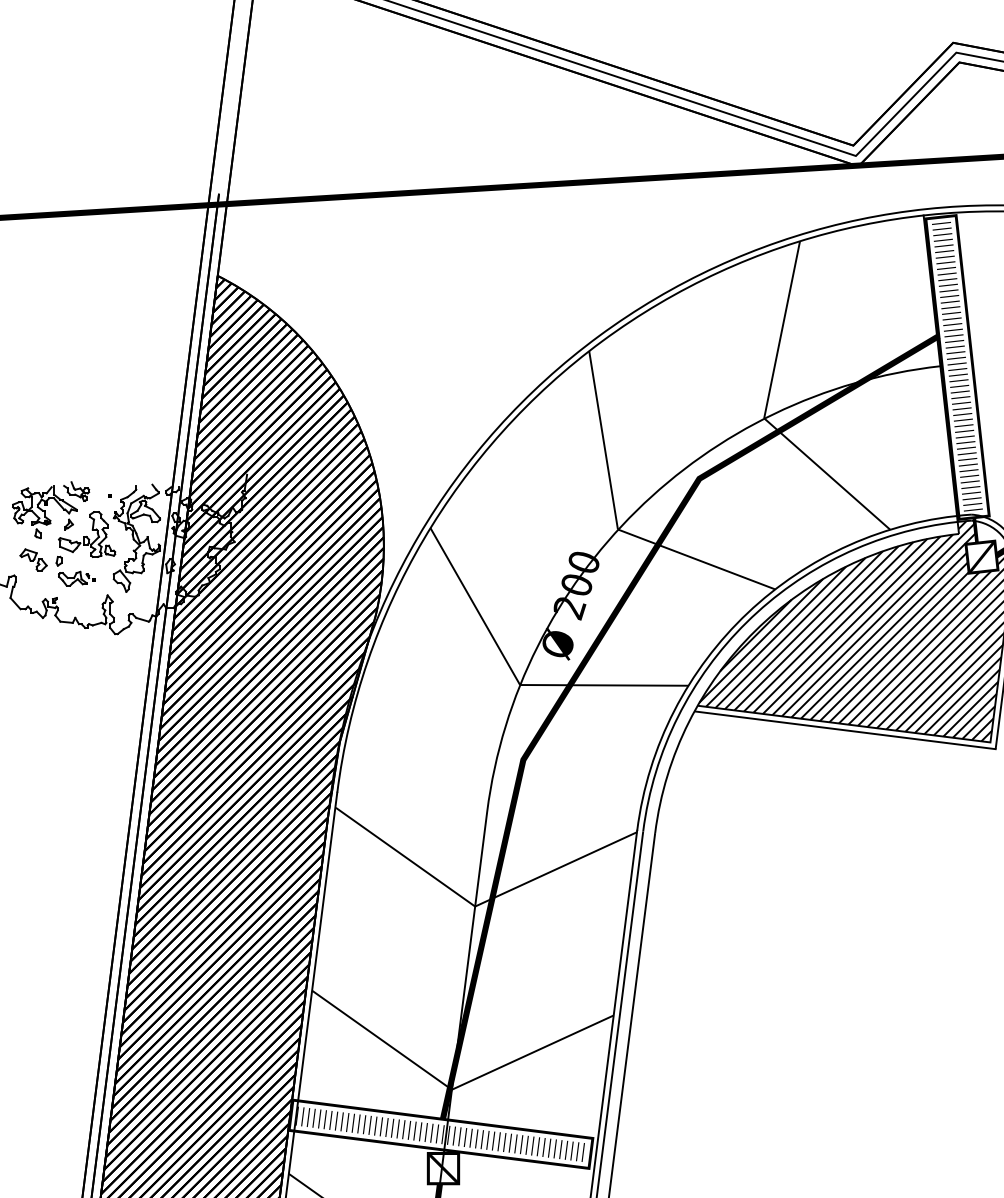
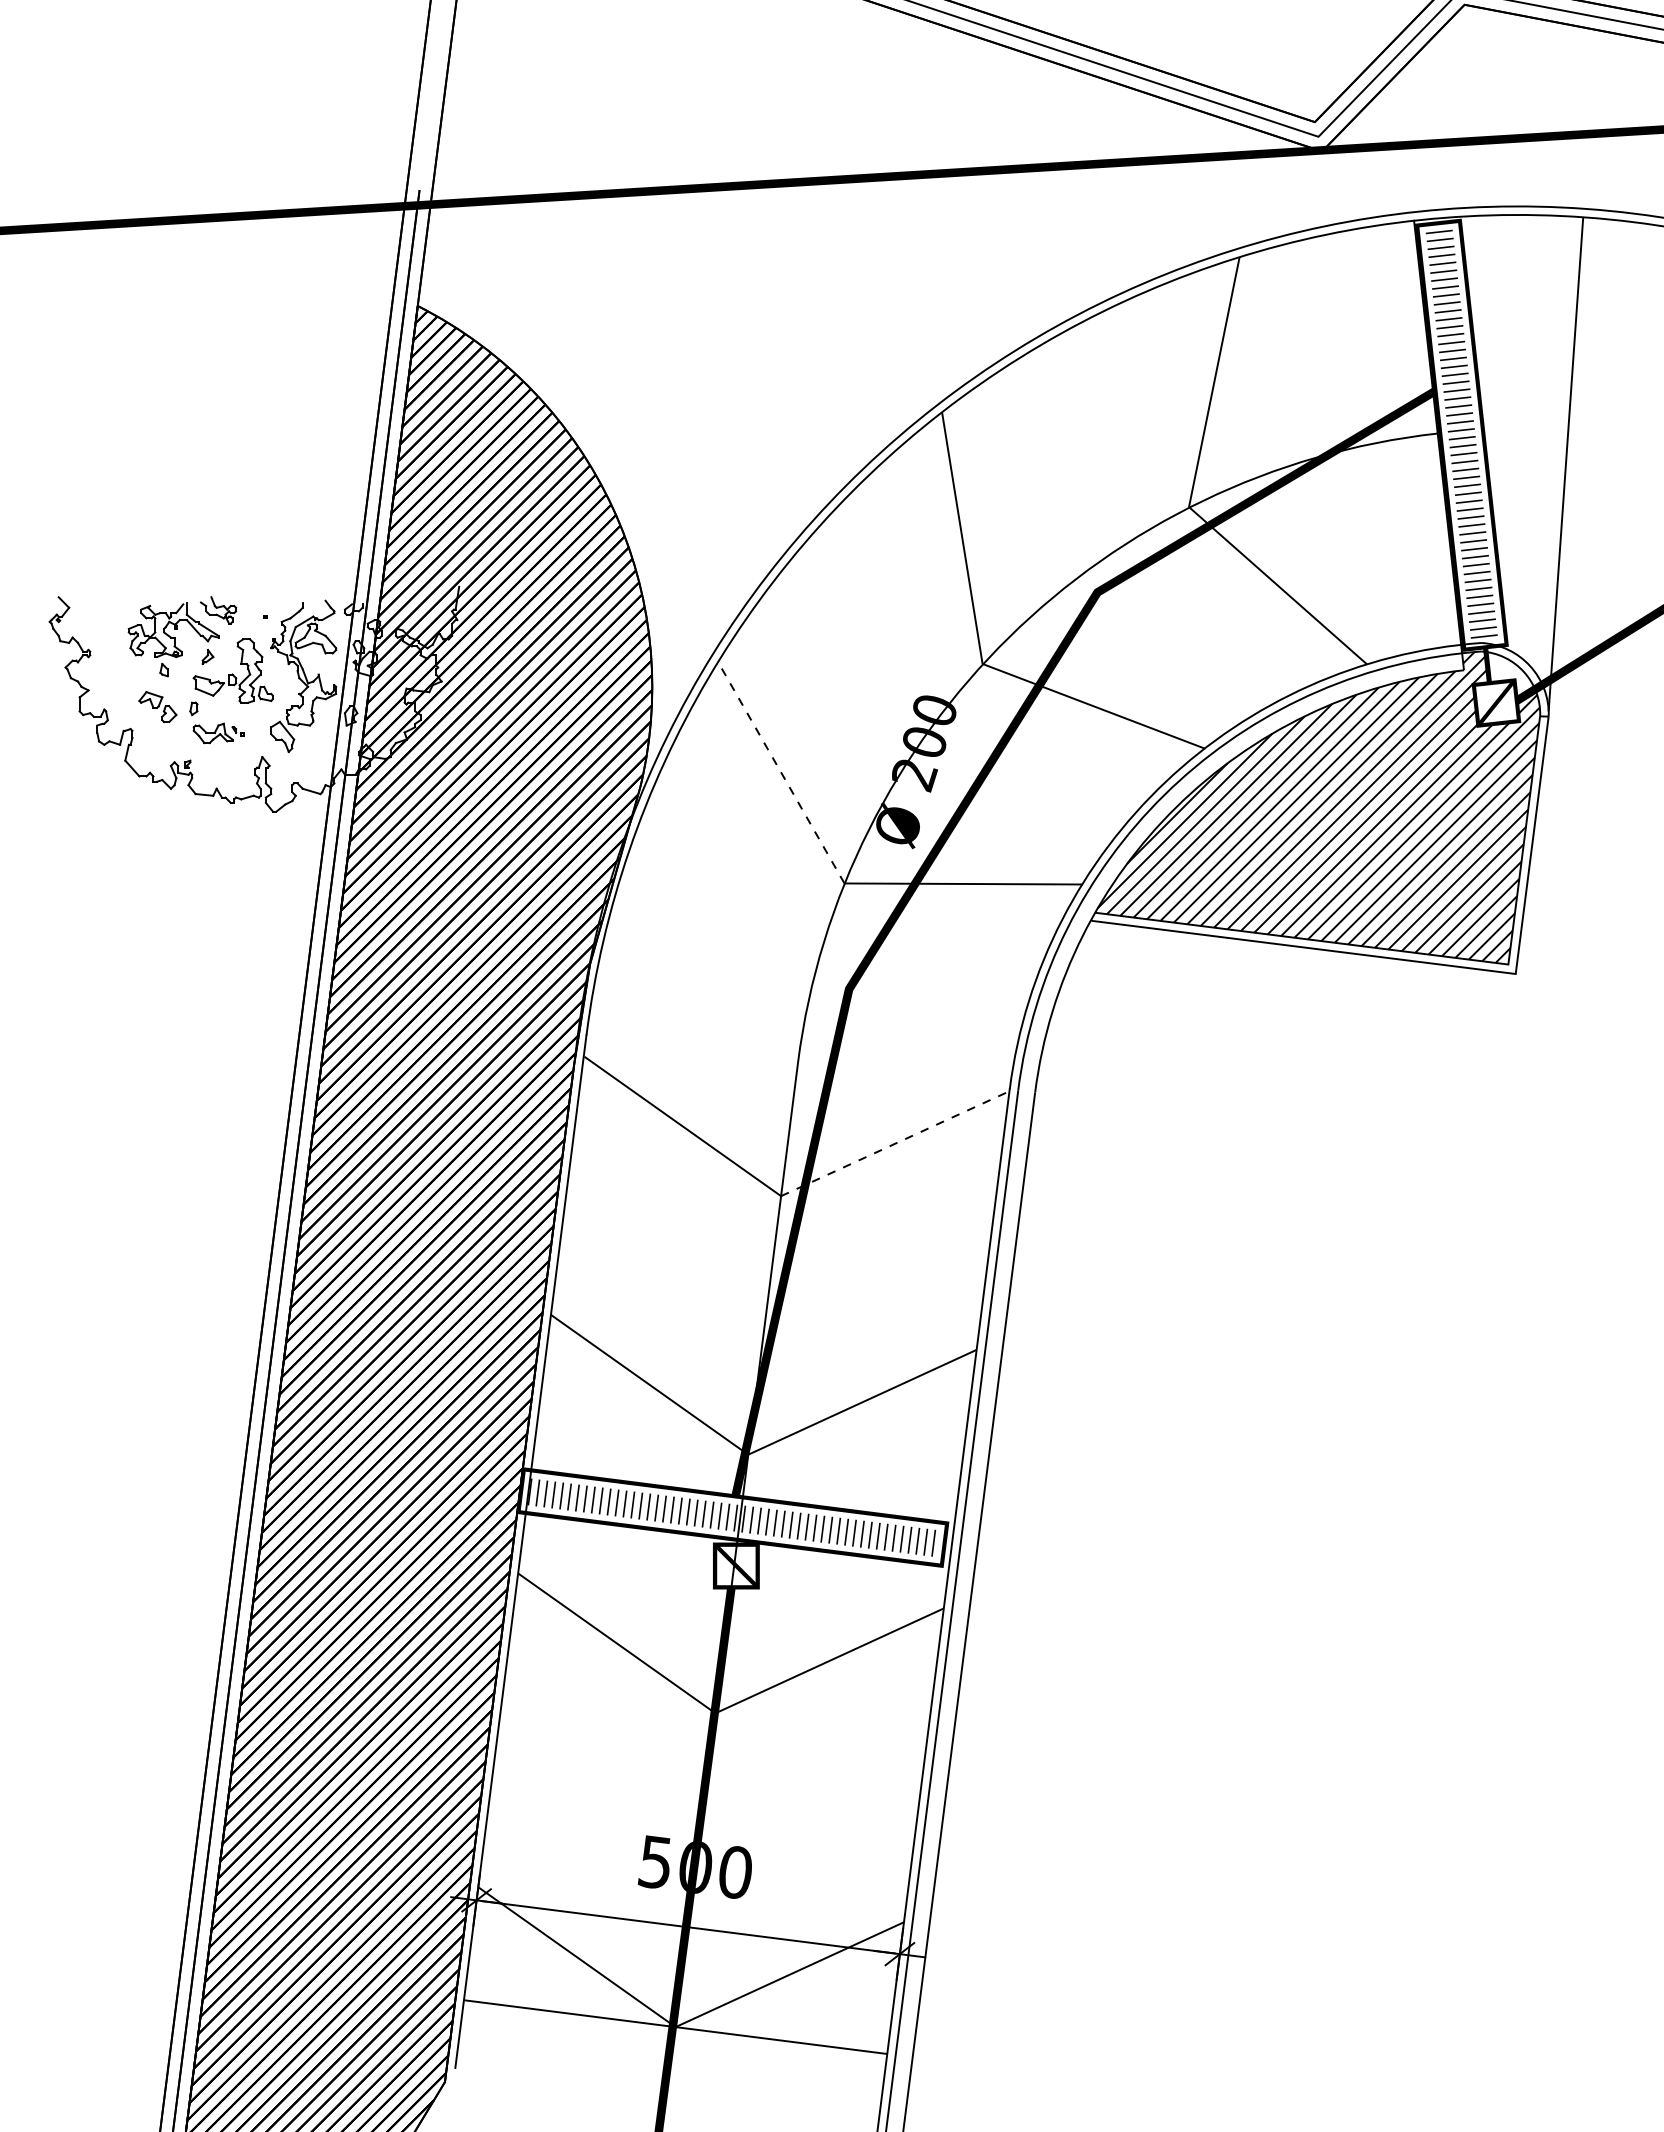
line: (475, 606) -> (781, 772), solid -> dashed
line: (556, 869) -> (895, 1143), solid -> dashed

